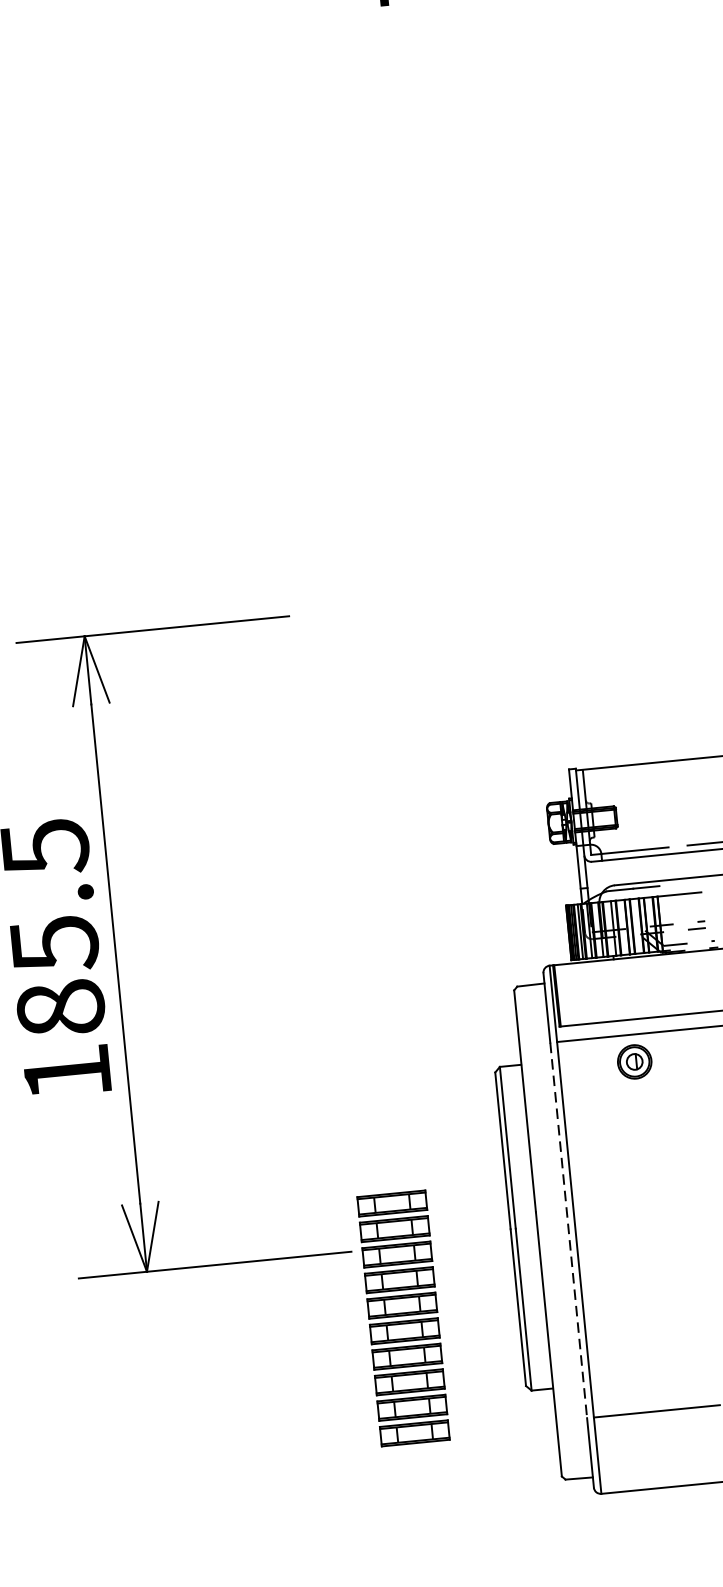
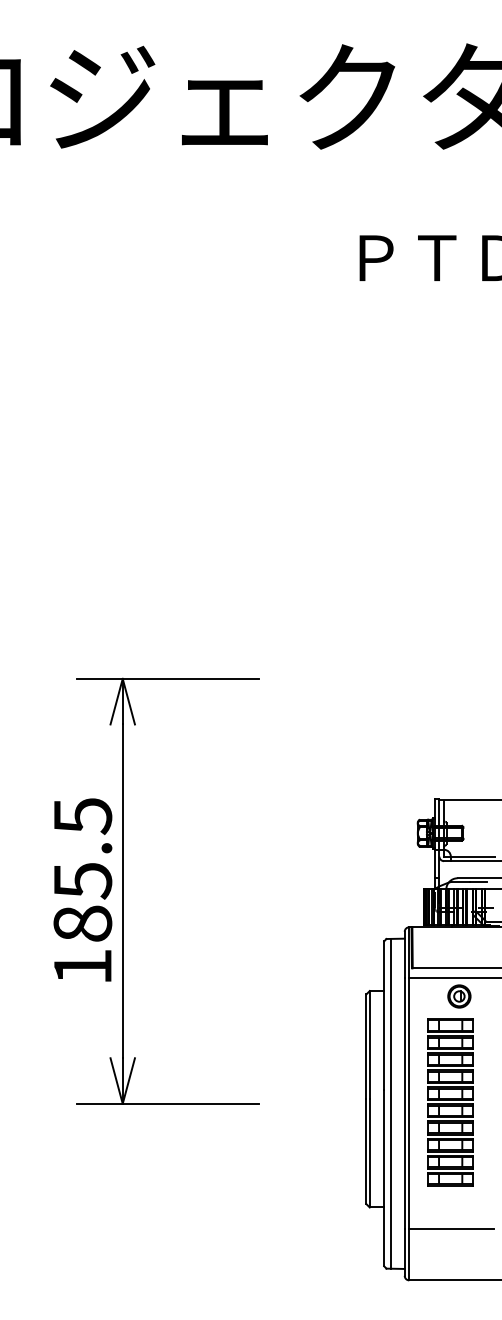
line: (568, 1229) -> (404, 1103), dashed -> solid
line: (548, 1231) -> (391, 1103), added
part: (403, 1318) -> (450, 1102), moved

